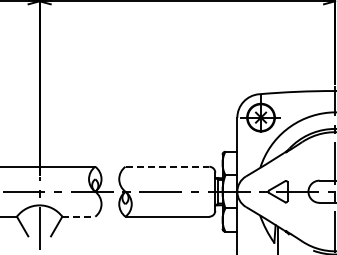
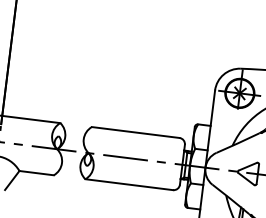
line: (167, 166) -> (135, 132), dashed -> solid
line: (79, 216) -> (37, 173), dashed -> solid

